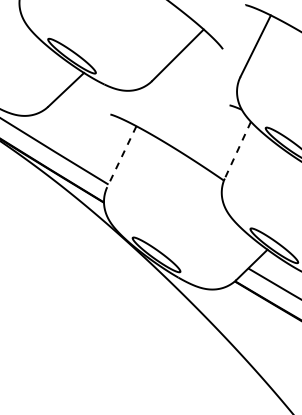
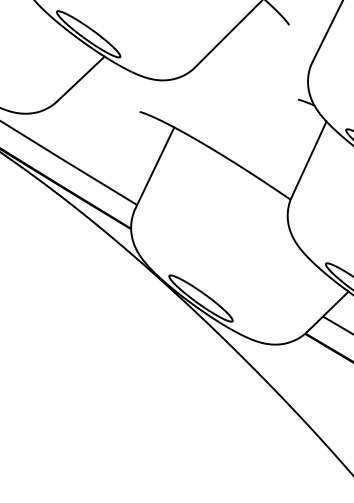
line: (237, 150) -> (308, 159), dashed -> solid
line: (121, 156) -> (154, 167), dashed -> solid

